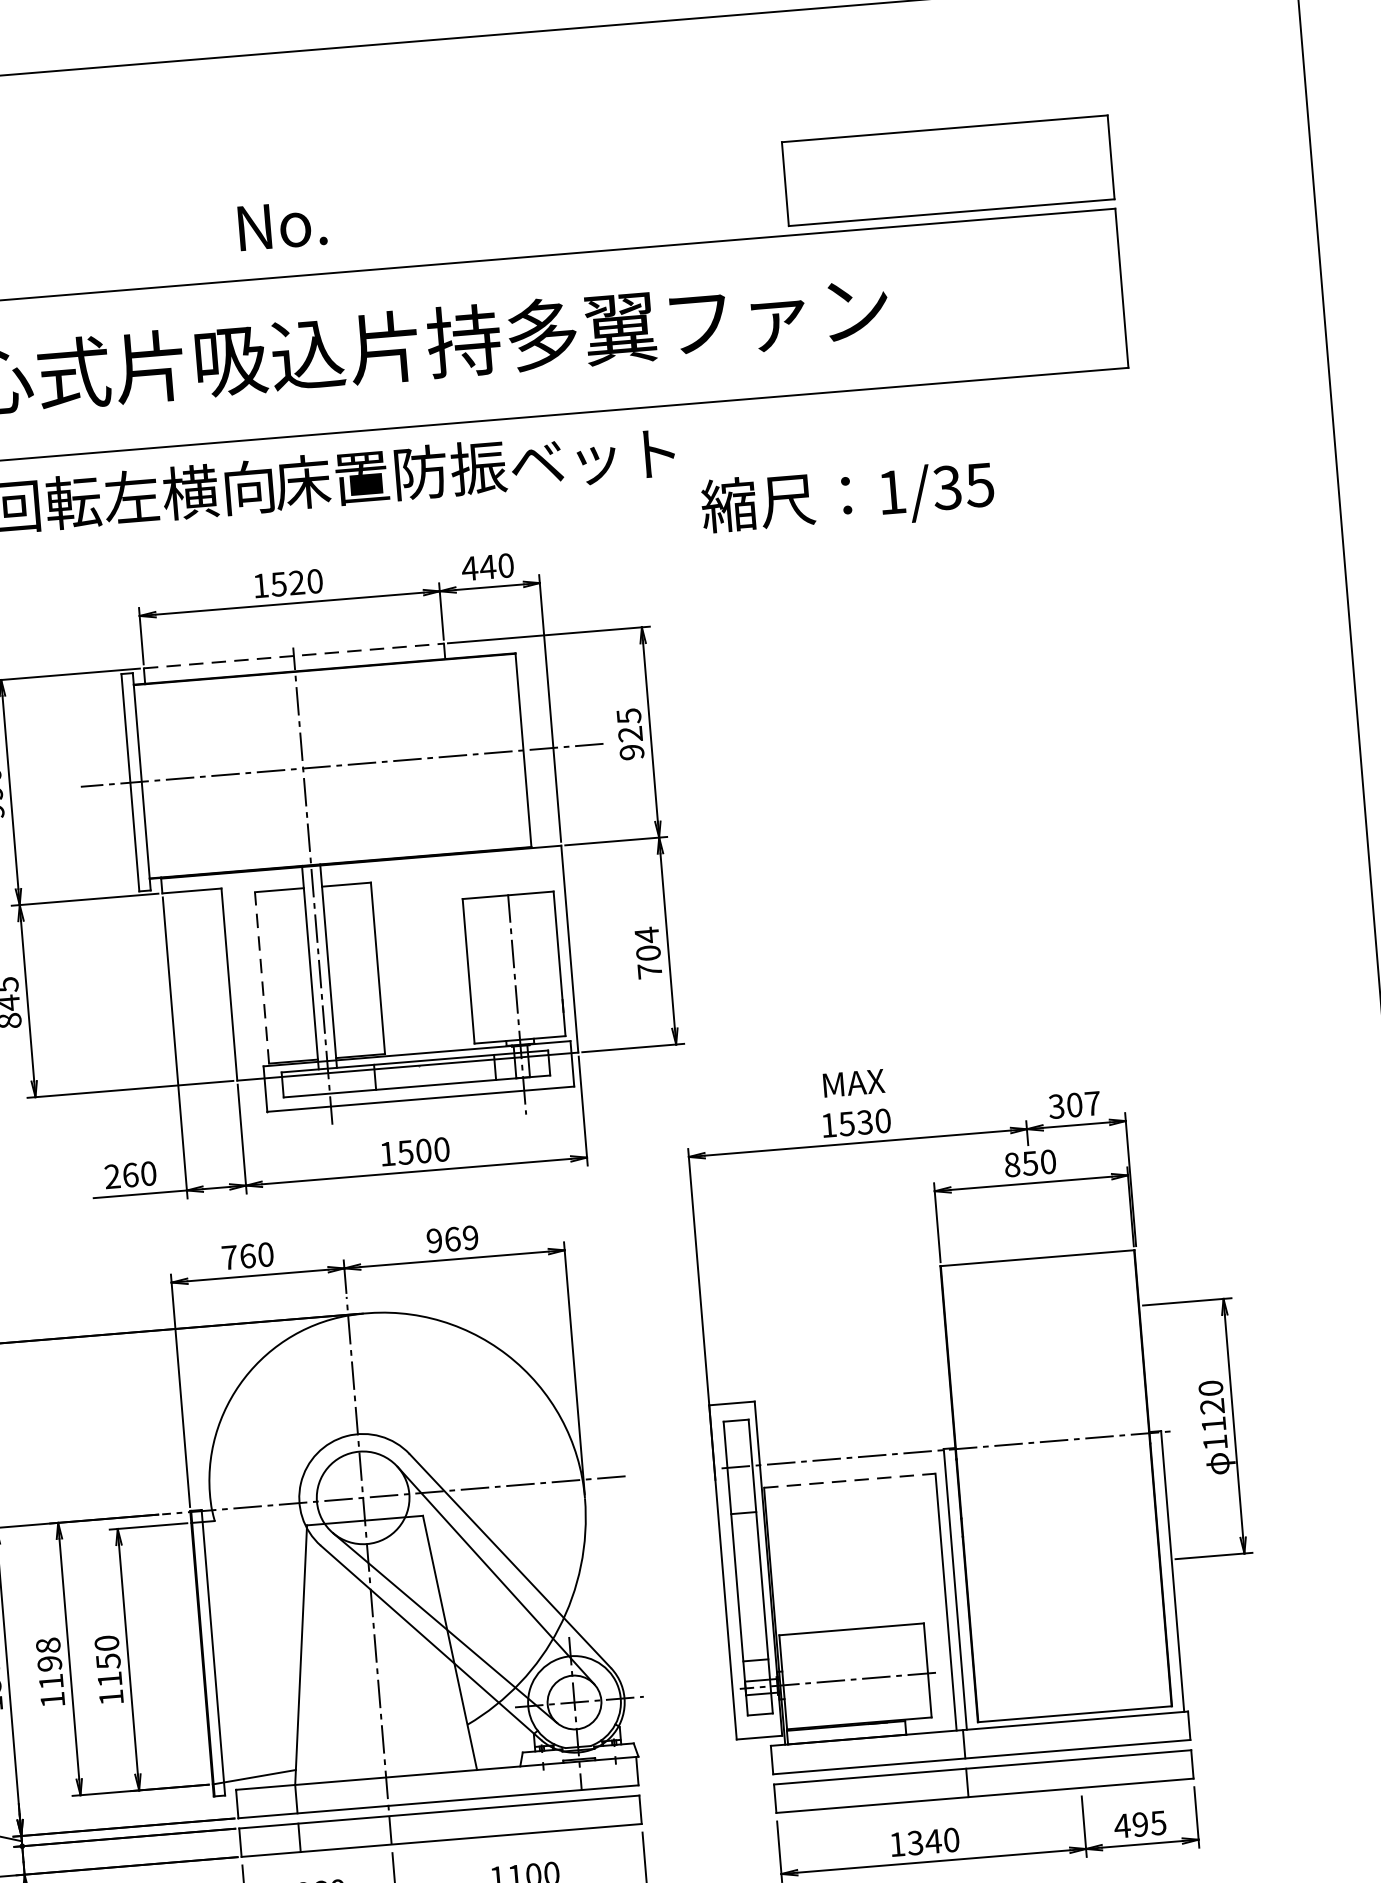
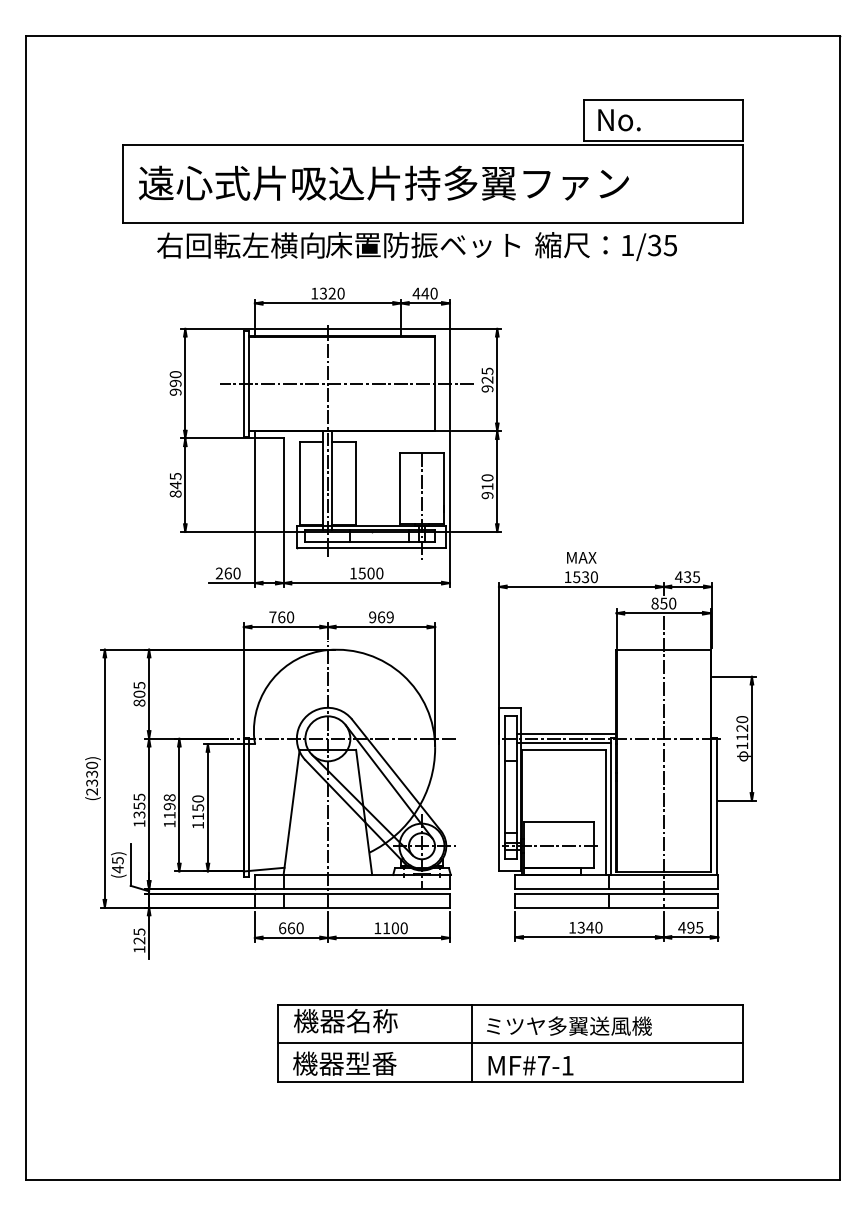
text: (282, 226) -> (619, 120), moved
text: (846, 498) -> (605, 246), moved
text: (278, 582) -> (323, 292), 1520 -> 1320
line: (295, 655) -> (328, 328), dashed -> solid
text: (648, 952) -> (487, 486), 704 -> 910
line: (261, 978) -> (299, 483), dashed -> solid
text: (1074, 1105) -> (687, 577), 307 -> 435
line: (852, 1448) -> (566, 734), added
line: (847, 1467) -> (563, 743), added
line: (848, 1479) -> (563, 749), dashed -> solid
line: (1056, 1487) -> (663, 761), added

